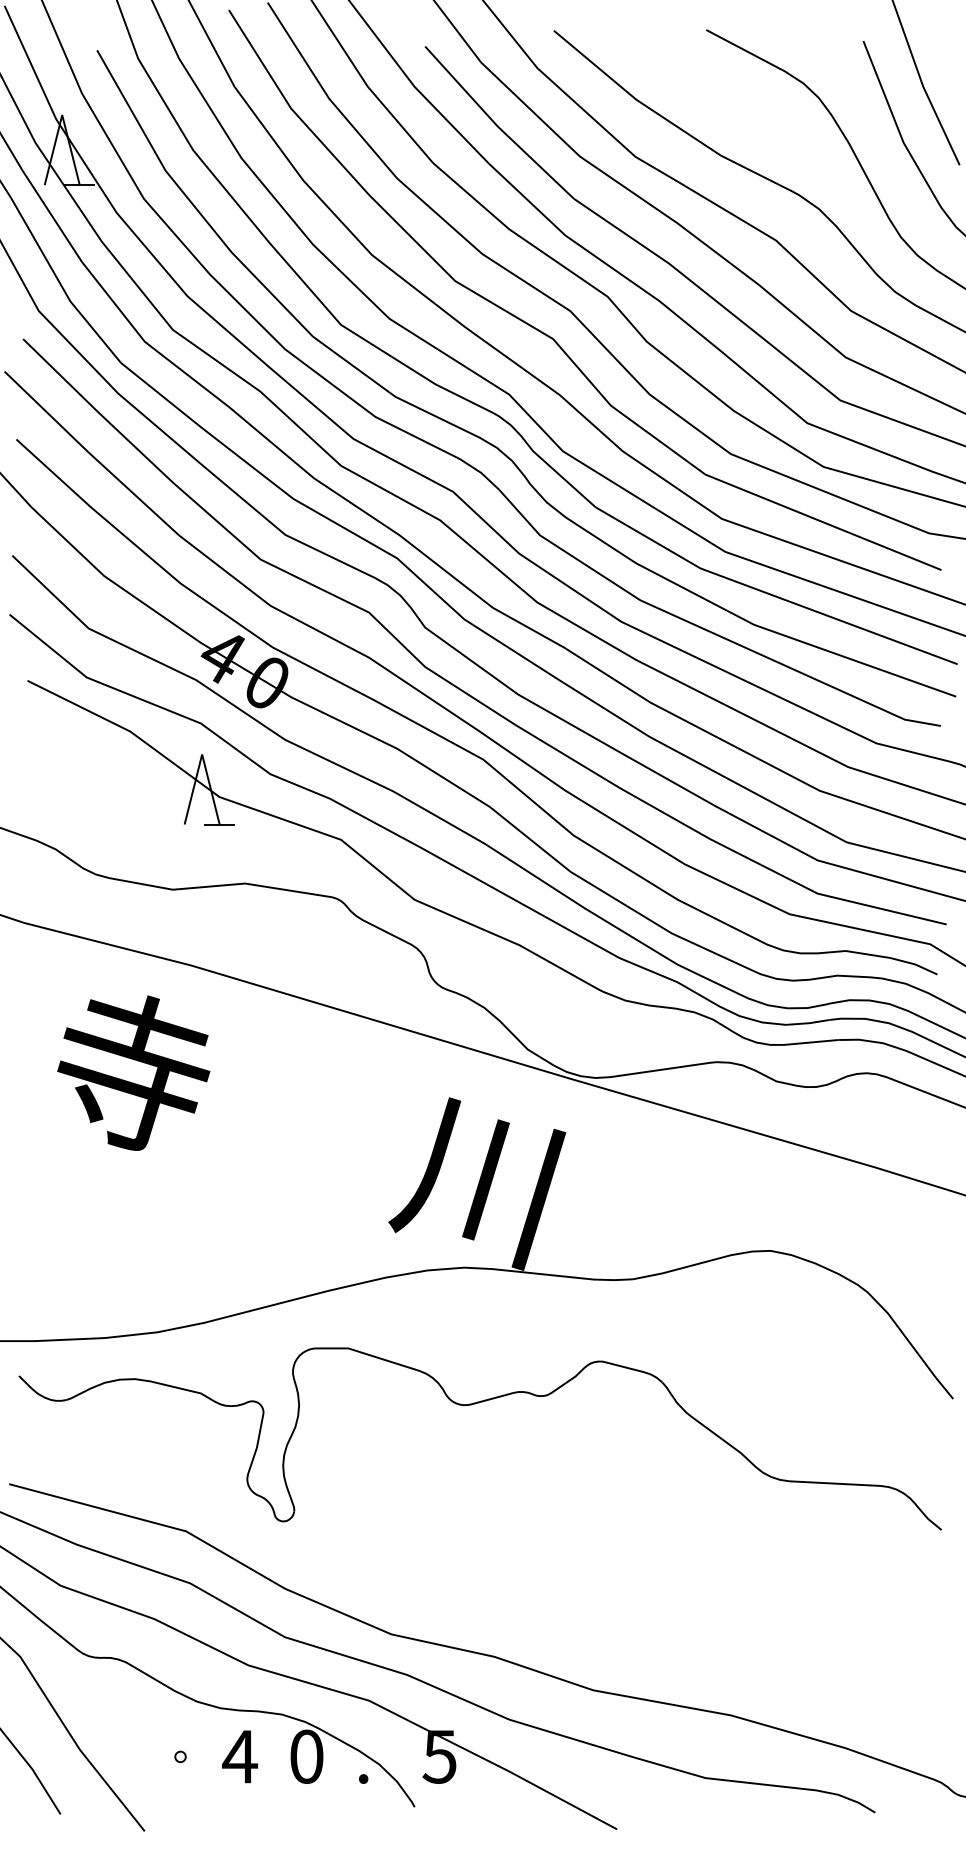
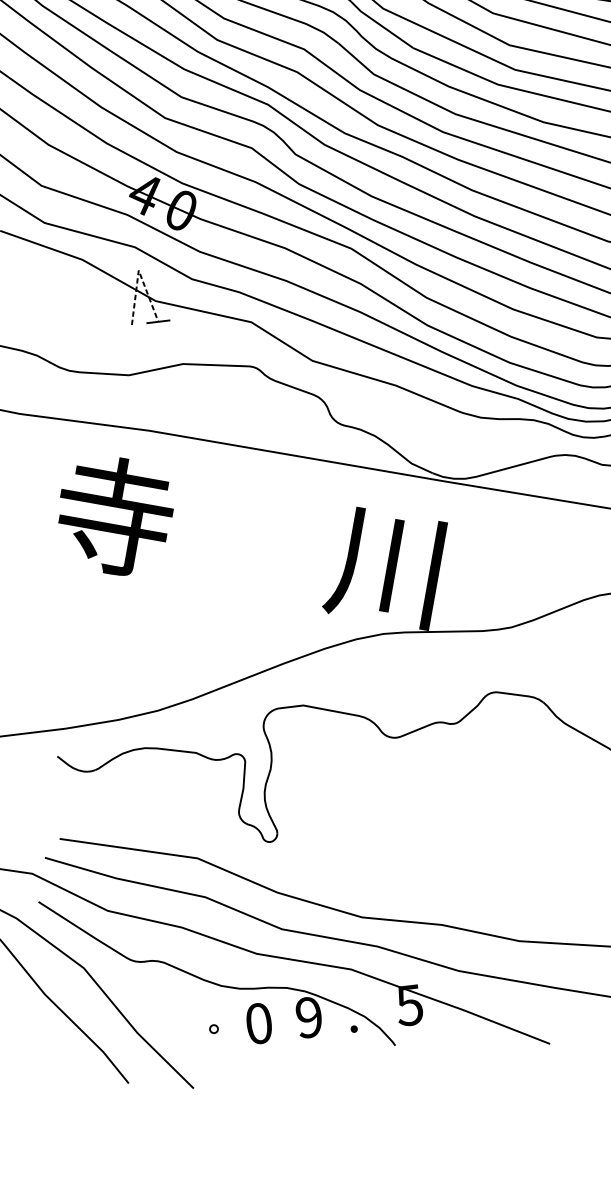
line: (202, 754) -> (139, 270), solid -> dashed
text: (240, 1756) -> (259, 1023), 4 -> 0
text: (306, 1756) -> (309, 1017), 0 -> 9

